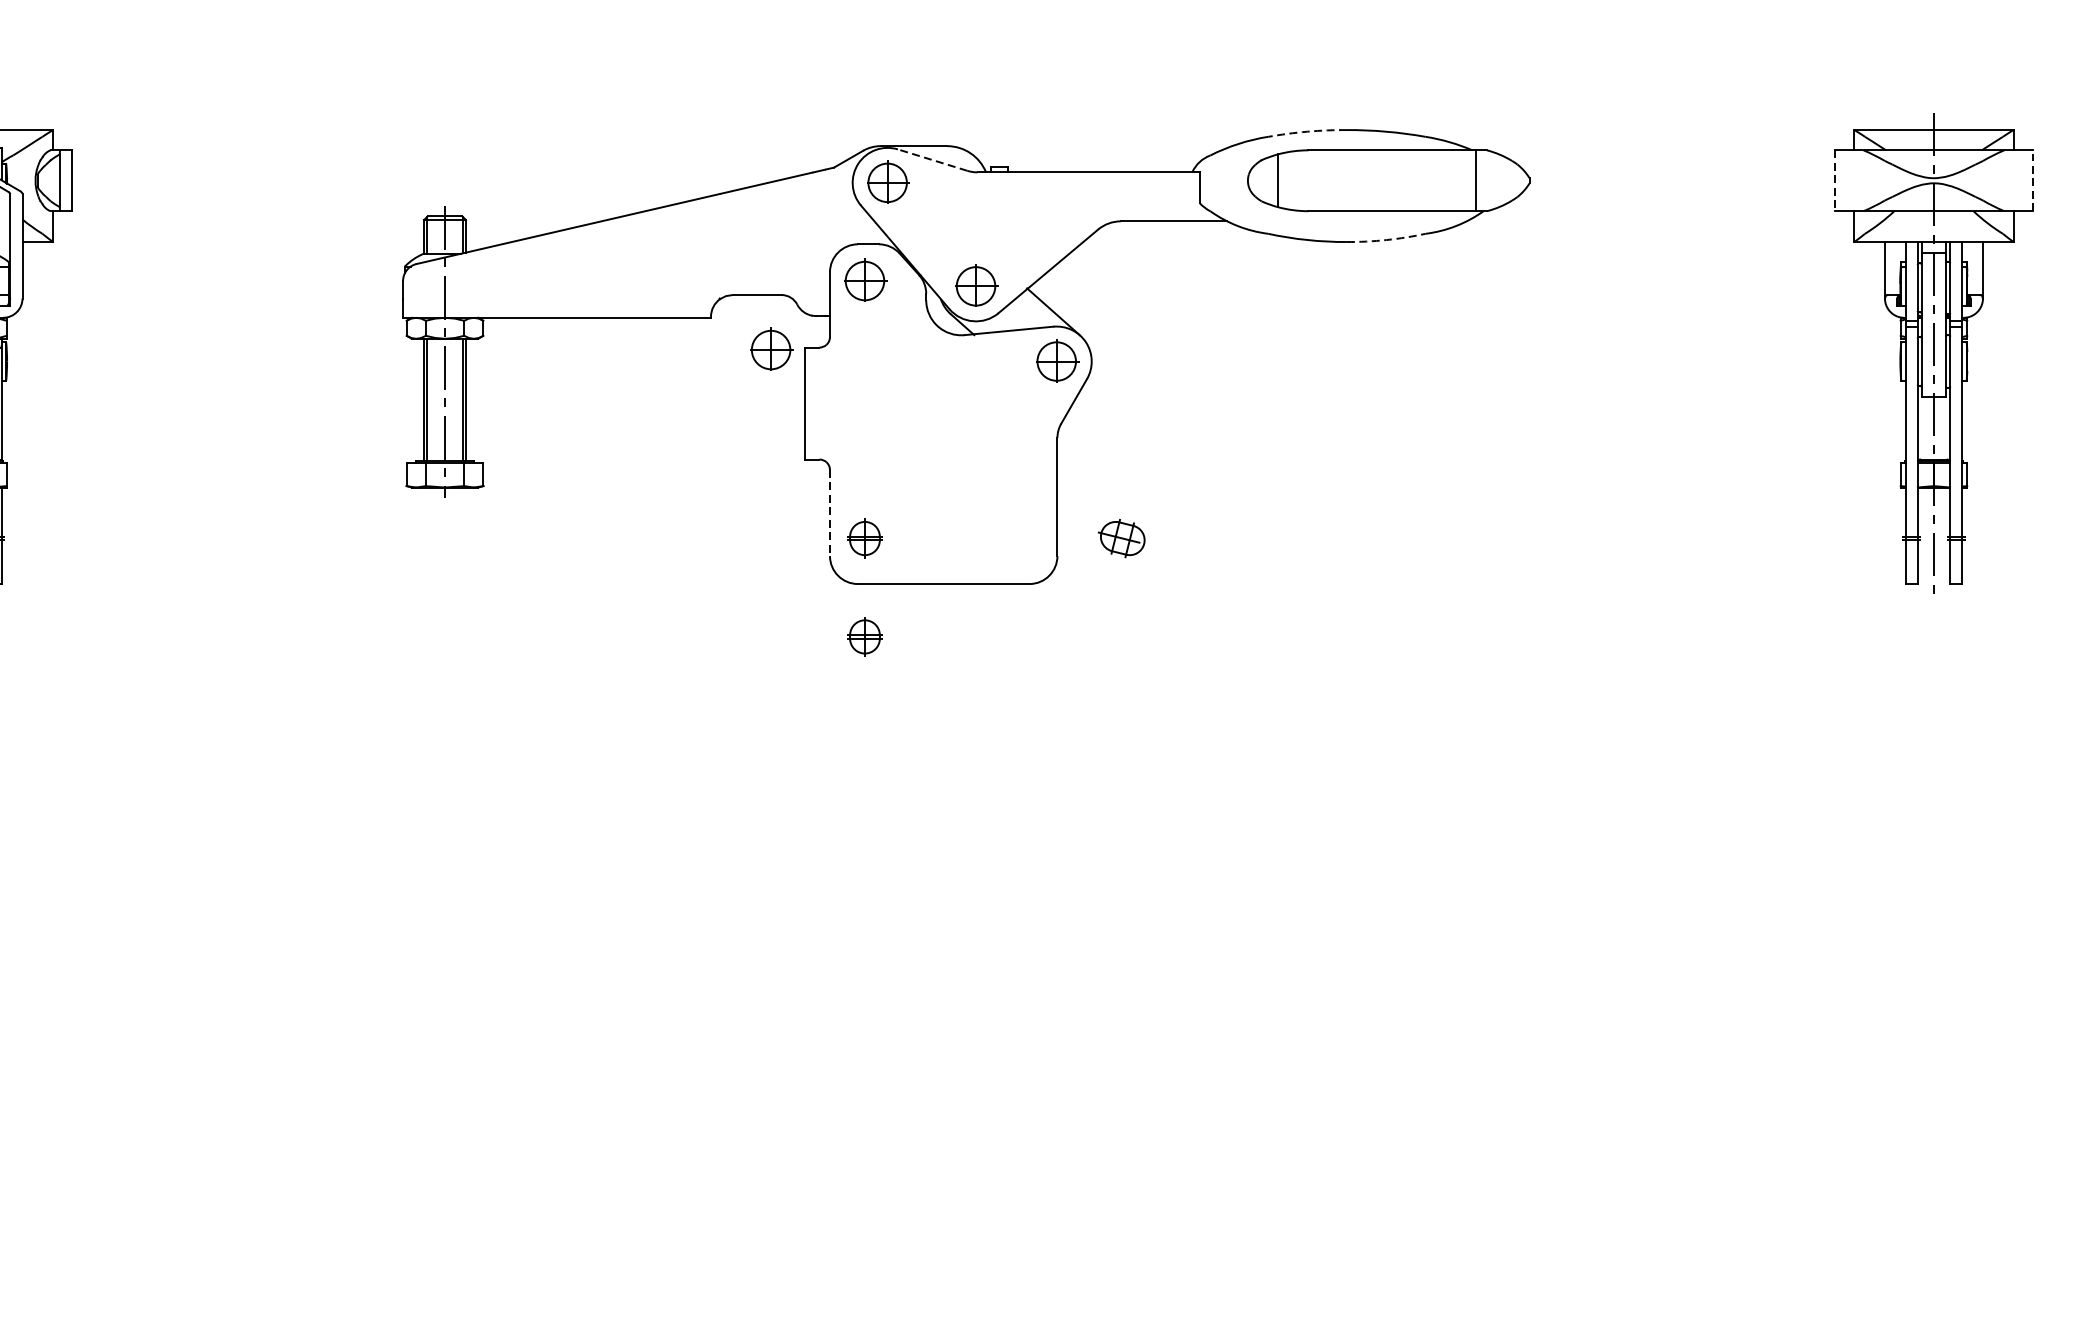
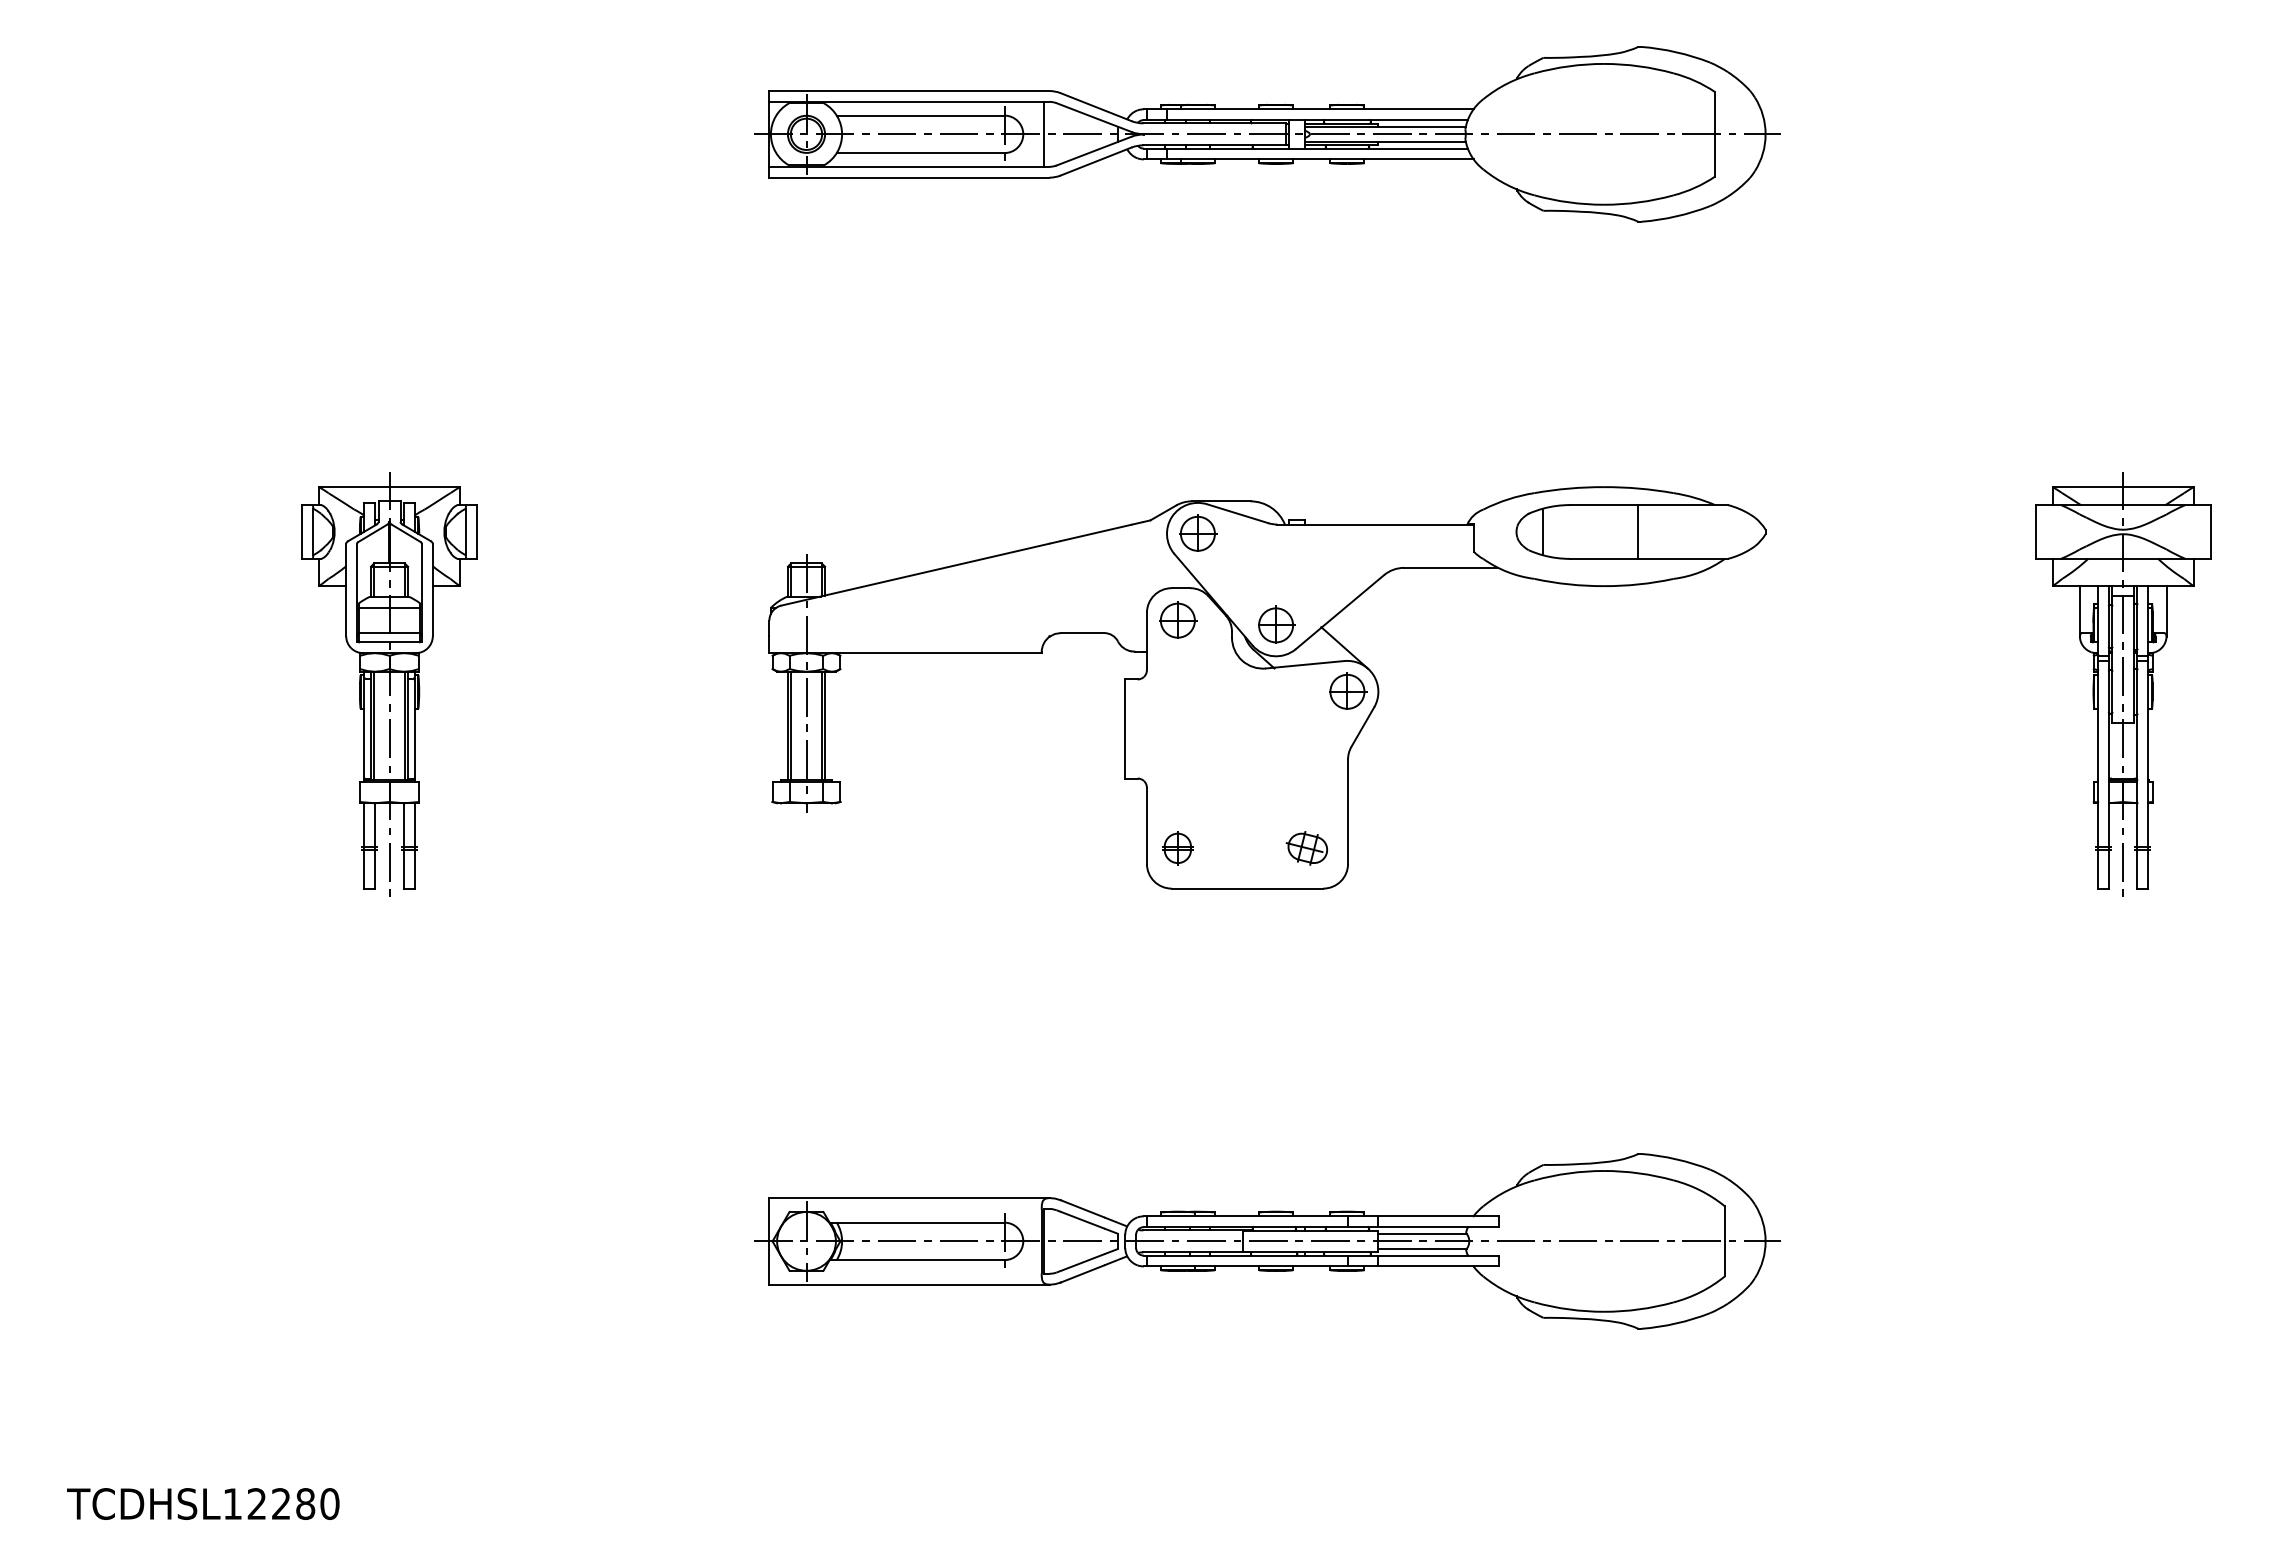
arc: (1307, 131) -> (1569, 488), dashed -> solid
line: (932, 159) -> (1237, 513), dashed -> solid
line: (1476, 180) -> (1638, 531), moved
line: (1834, 180) -> (2035, 531), dashed -> solid
line: (2032, 180) -> (2210, 531), dashed -> solid
arc: (1386, 240) -> (1639, 584), dashed -> solid
part: (771, 348) -> (1095, 680), removed
line: (829, 513) -> (1146, 826), dashed -> solid
part: (1121, 538) -> (1306, 848), moved
part: (864, 637) -> (1177, 935), removed
part: (966, 983) -> (1267, 1241), added

